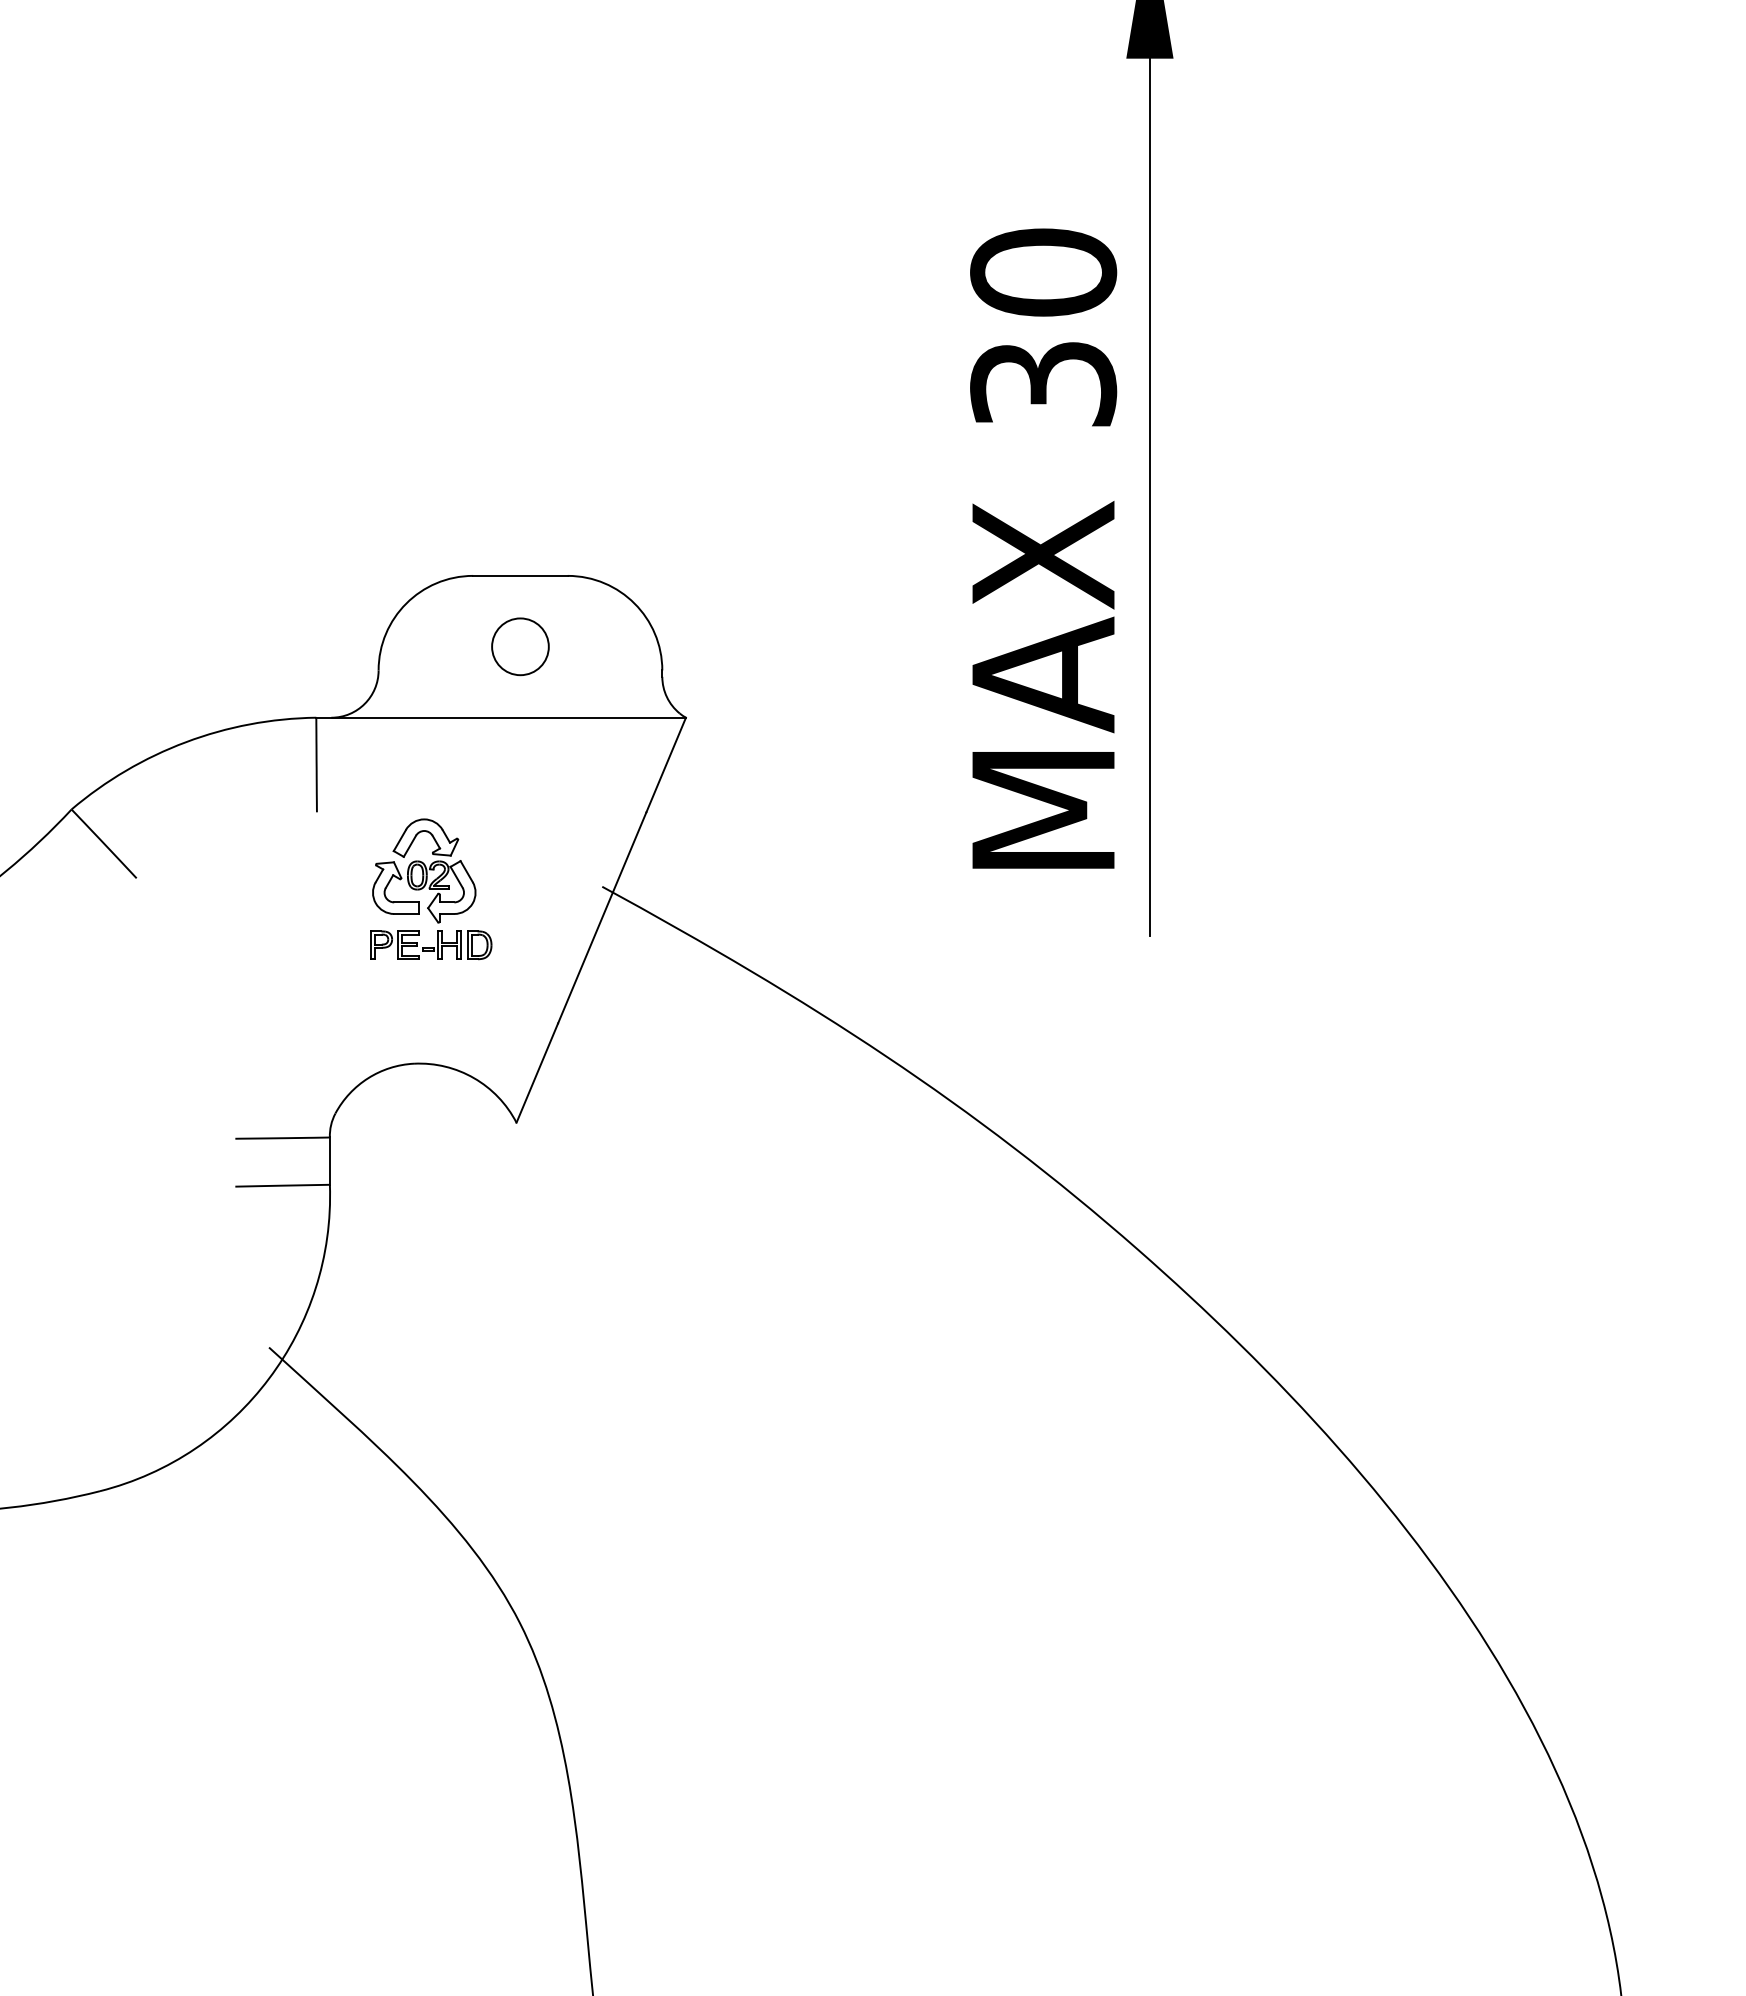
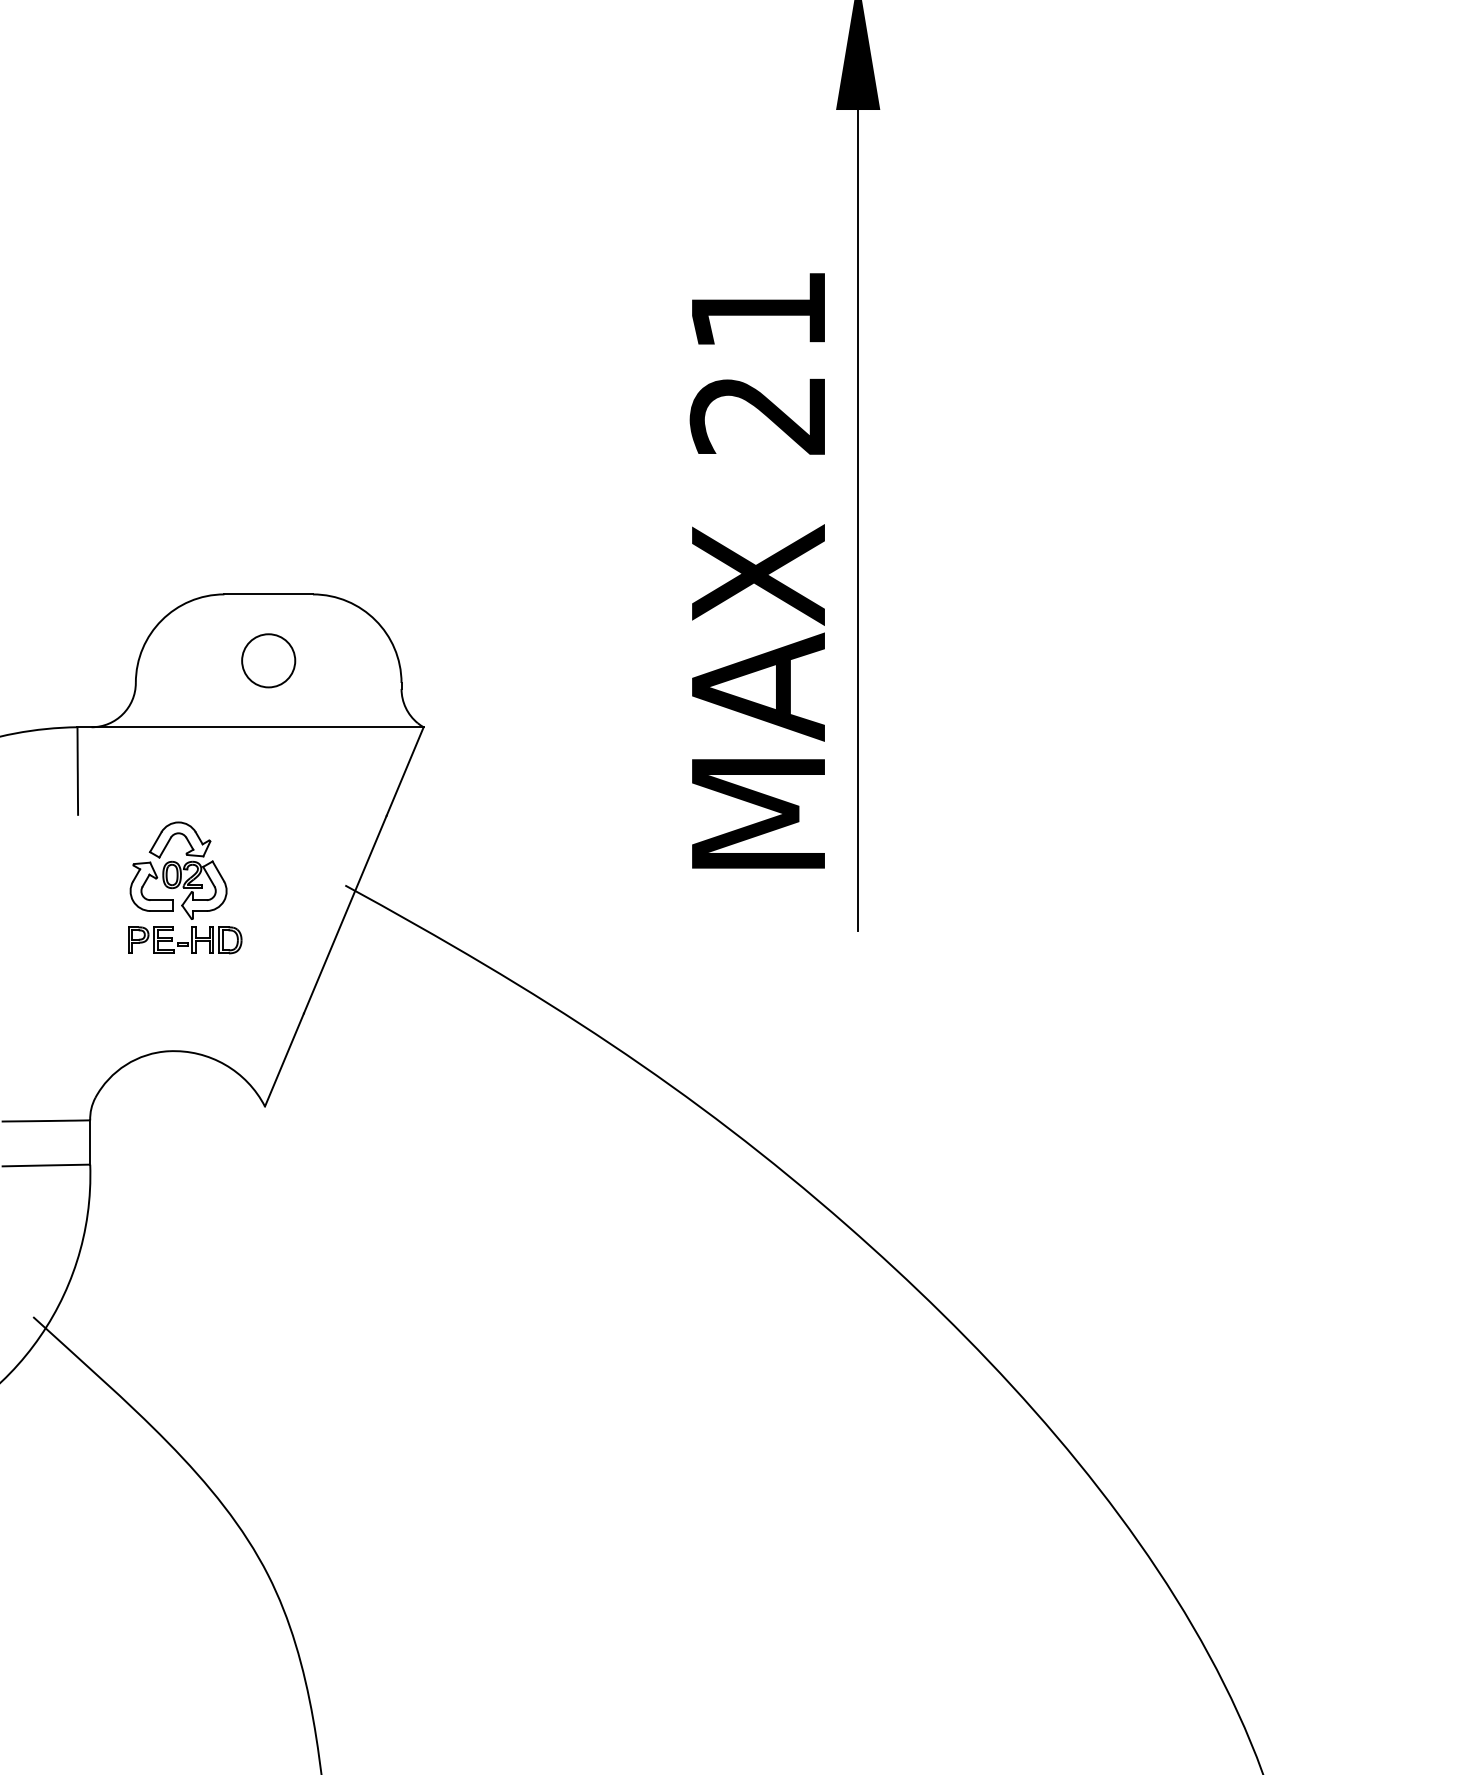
text: (1043, 327) -> (758, 361), 30 -> 21

